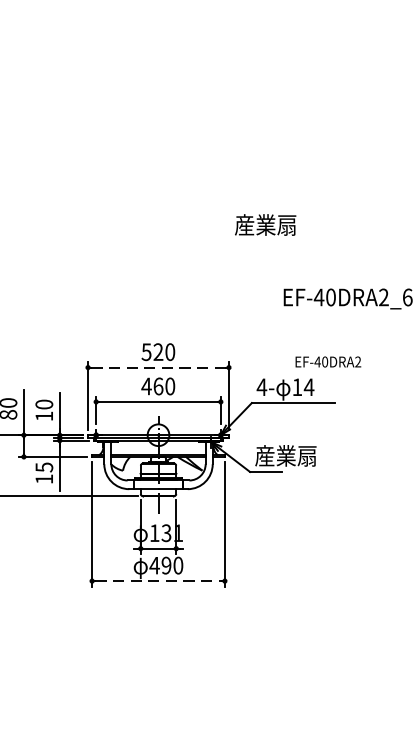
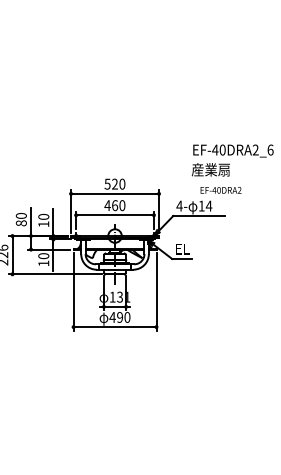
text: (264, 224) -> (210, 169), moved
line: (159, 367) -> (115, 193), dashed -> solid
text: (285, 455) -> (194, 248), 産業扇 -> EL
text: (43, 467) -> (43, 256), 15 -> 10
line: (159, 581) -> (115, 327), dashed -> solid

